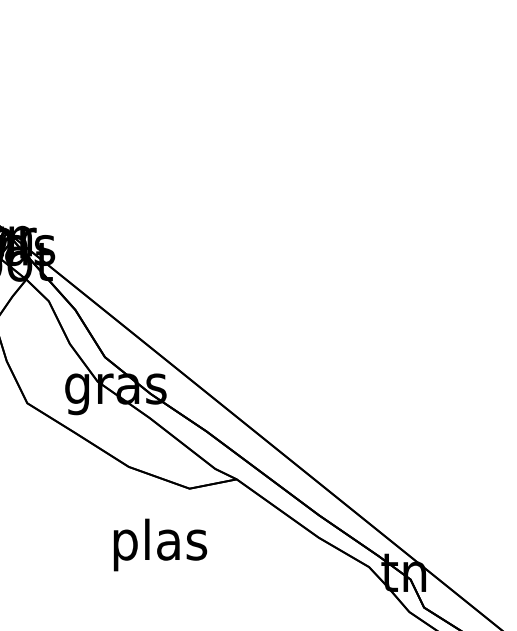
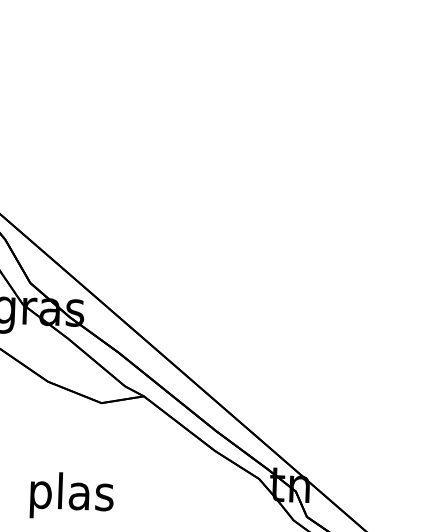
text: (160, 544) -> (72, 495), moved

